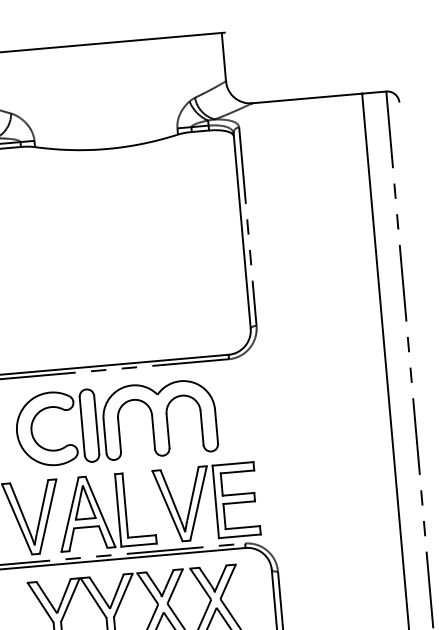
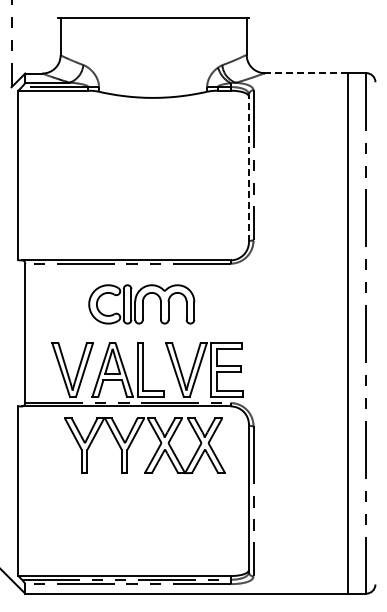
line: (307, 98) -> (306, 73), solid -> dashed
line: (241, 231) -> (248, 168), solid -> dashed
part: (115, 423) -> (141, 304), size x0.7

